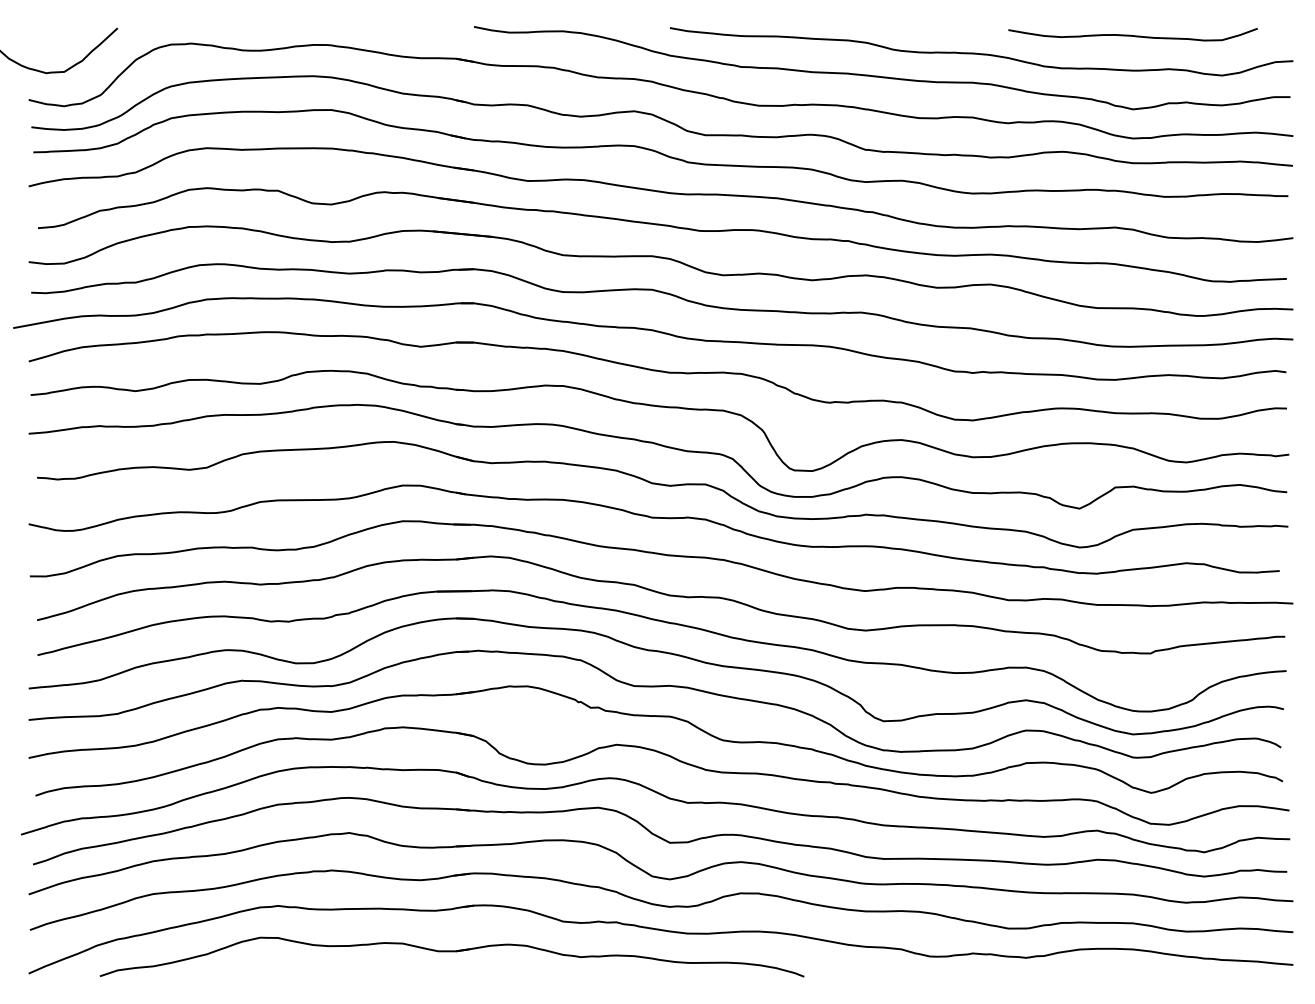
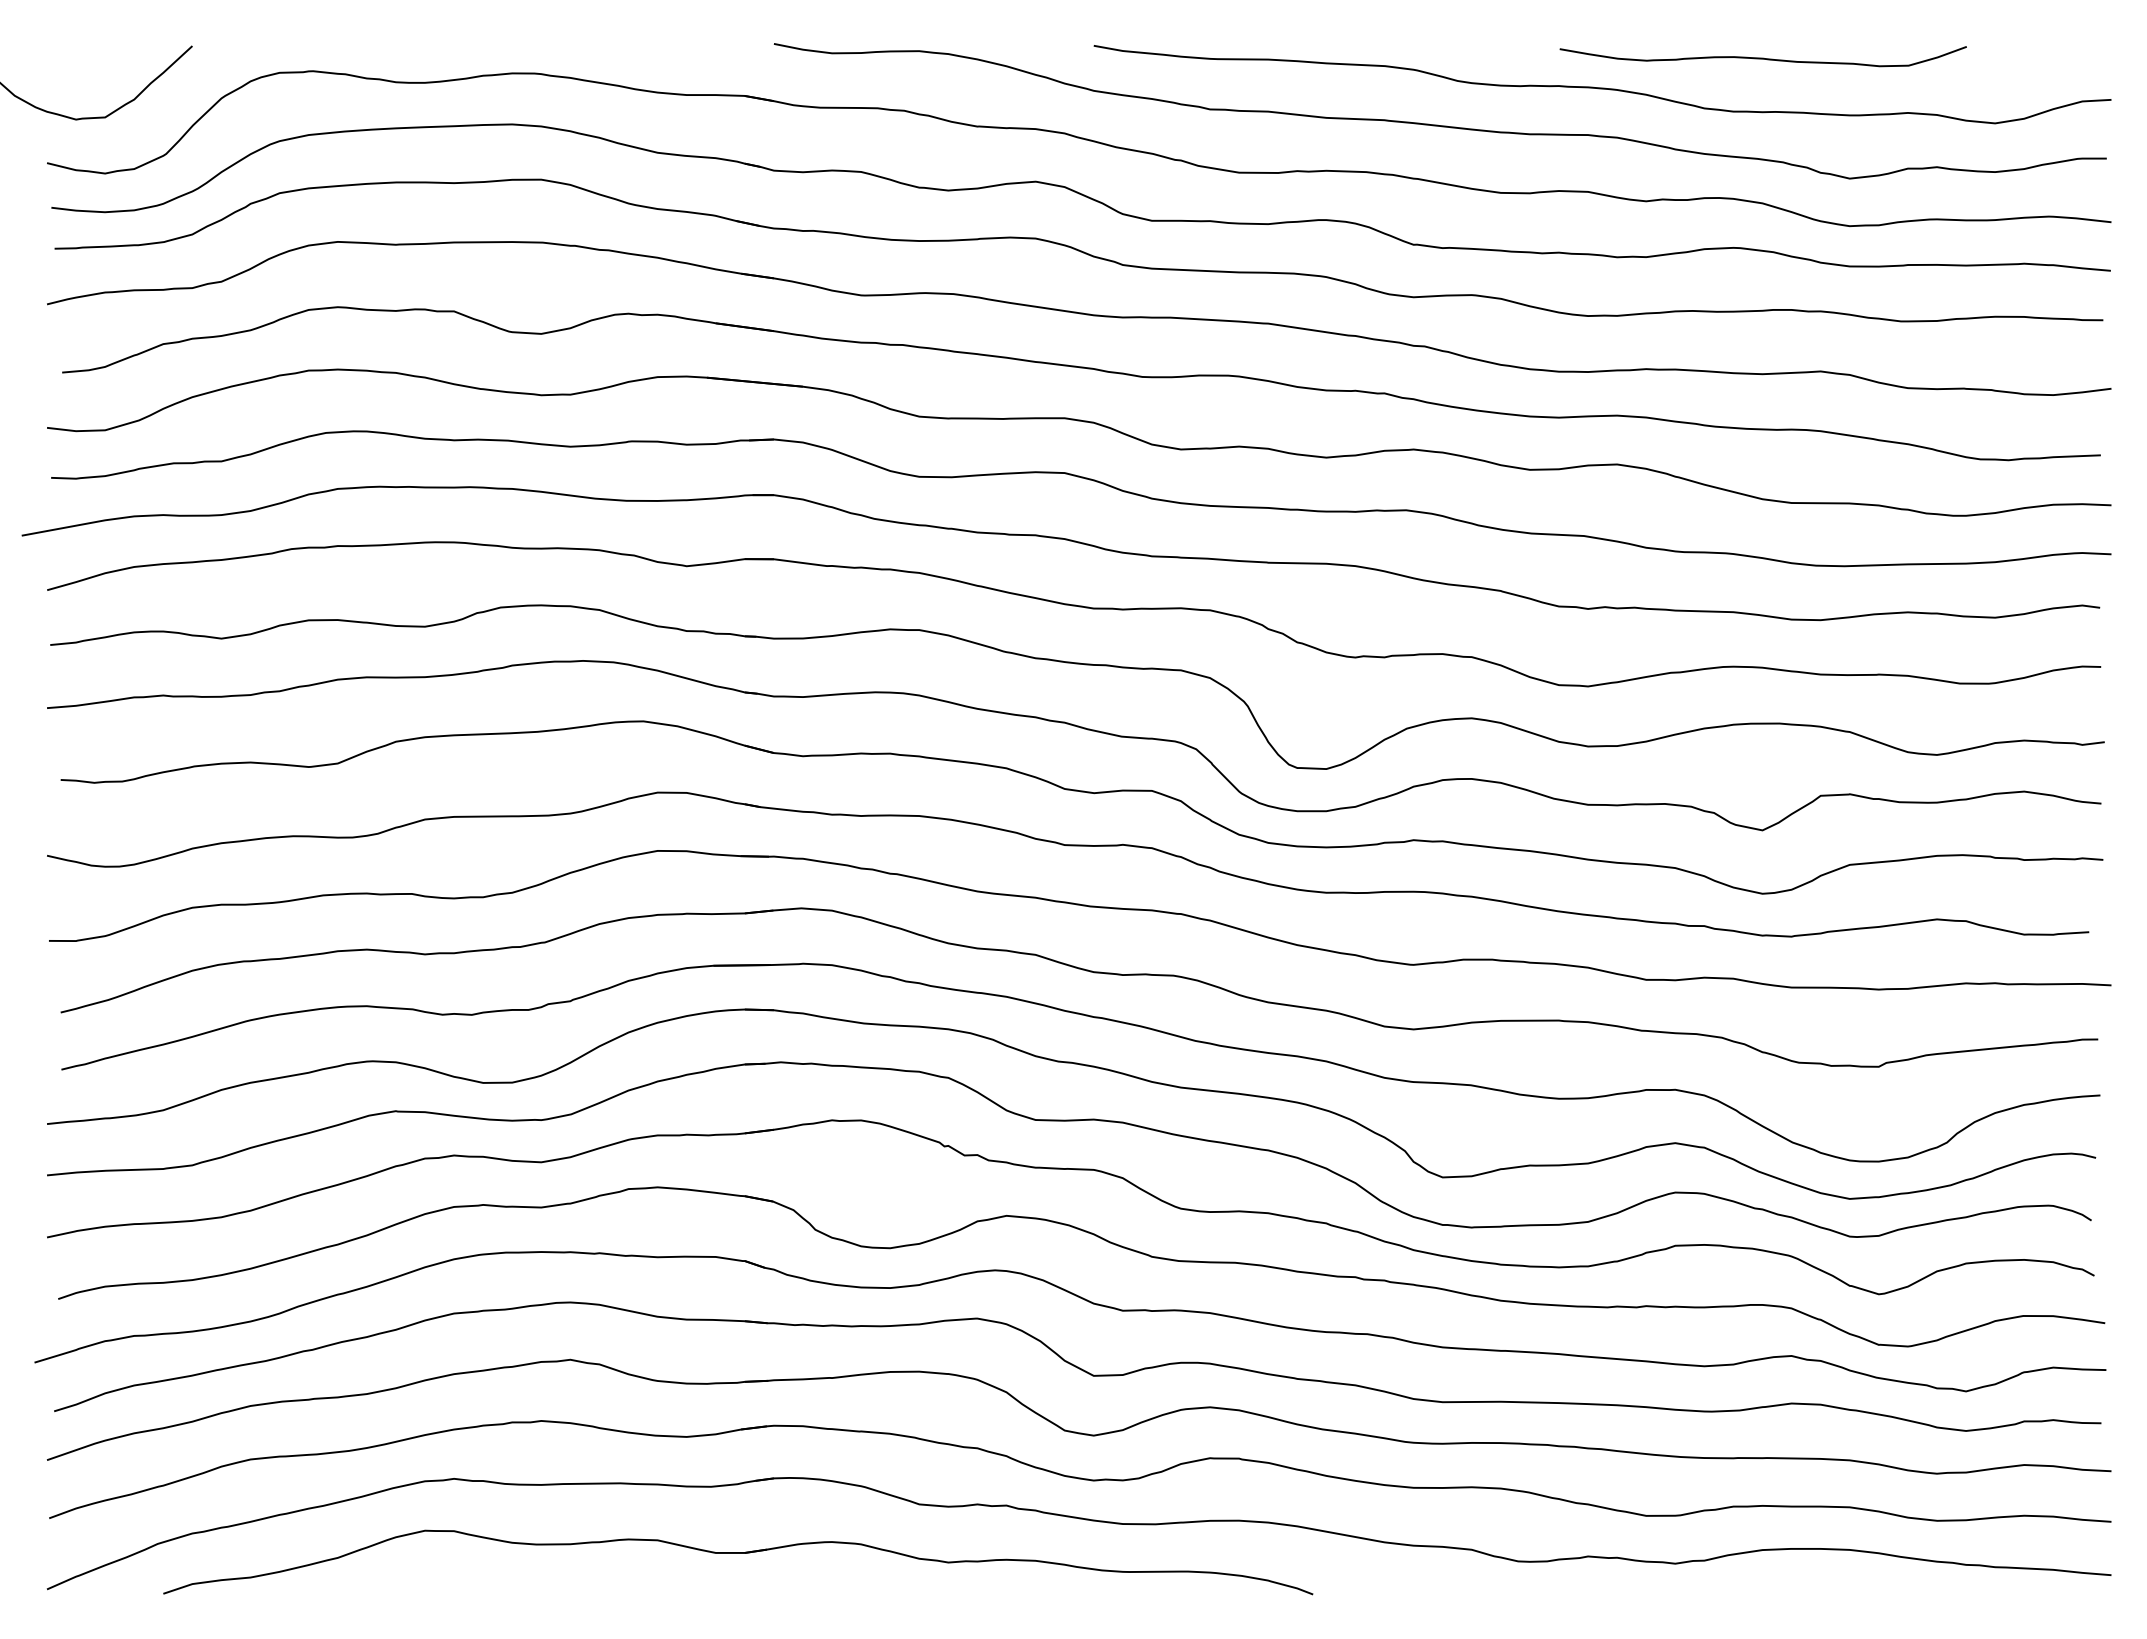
curve: (1132, 35) -> (1762, 57), moved

